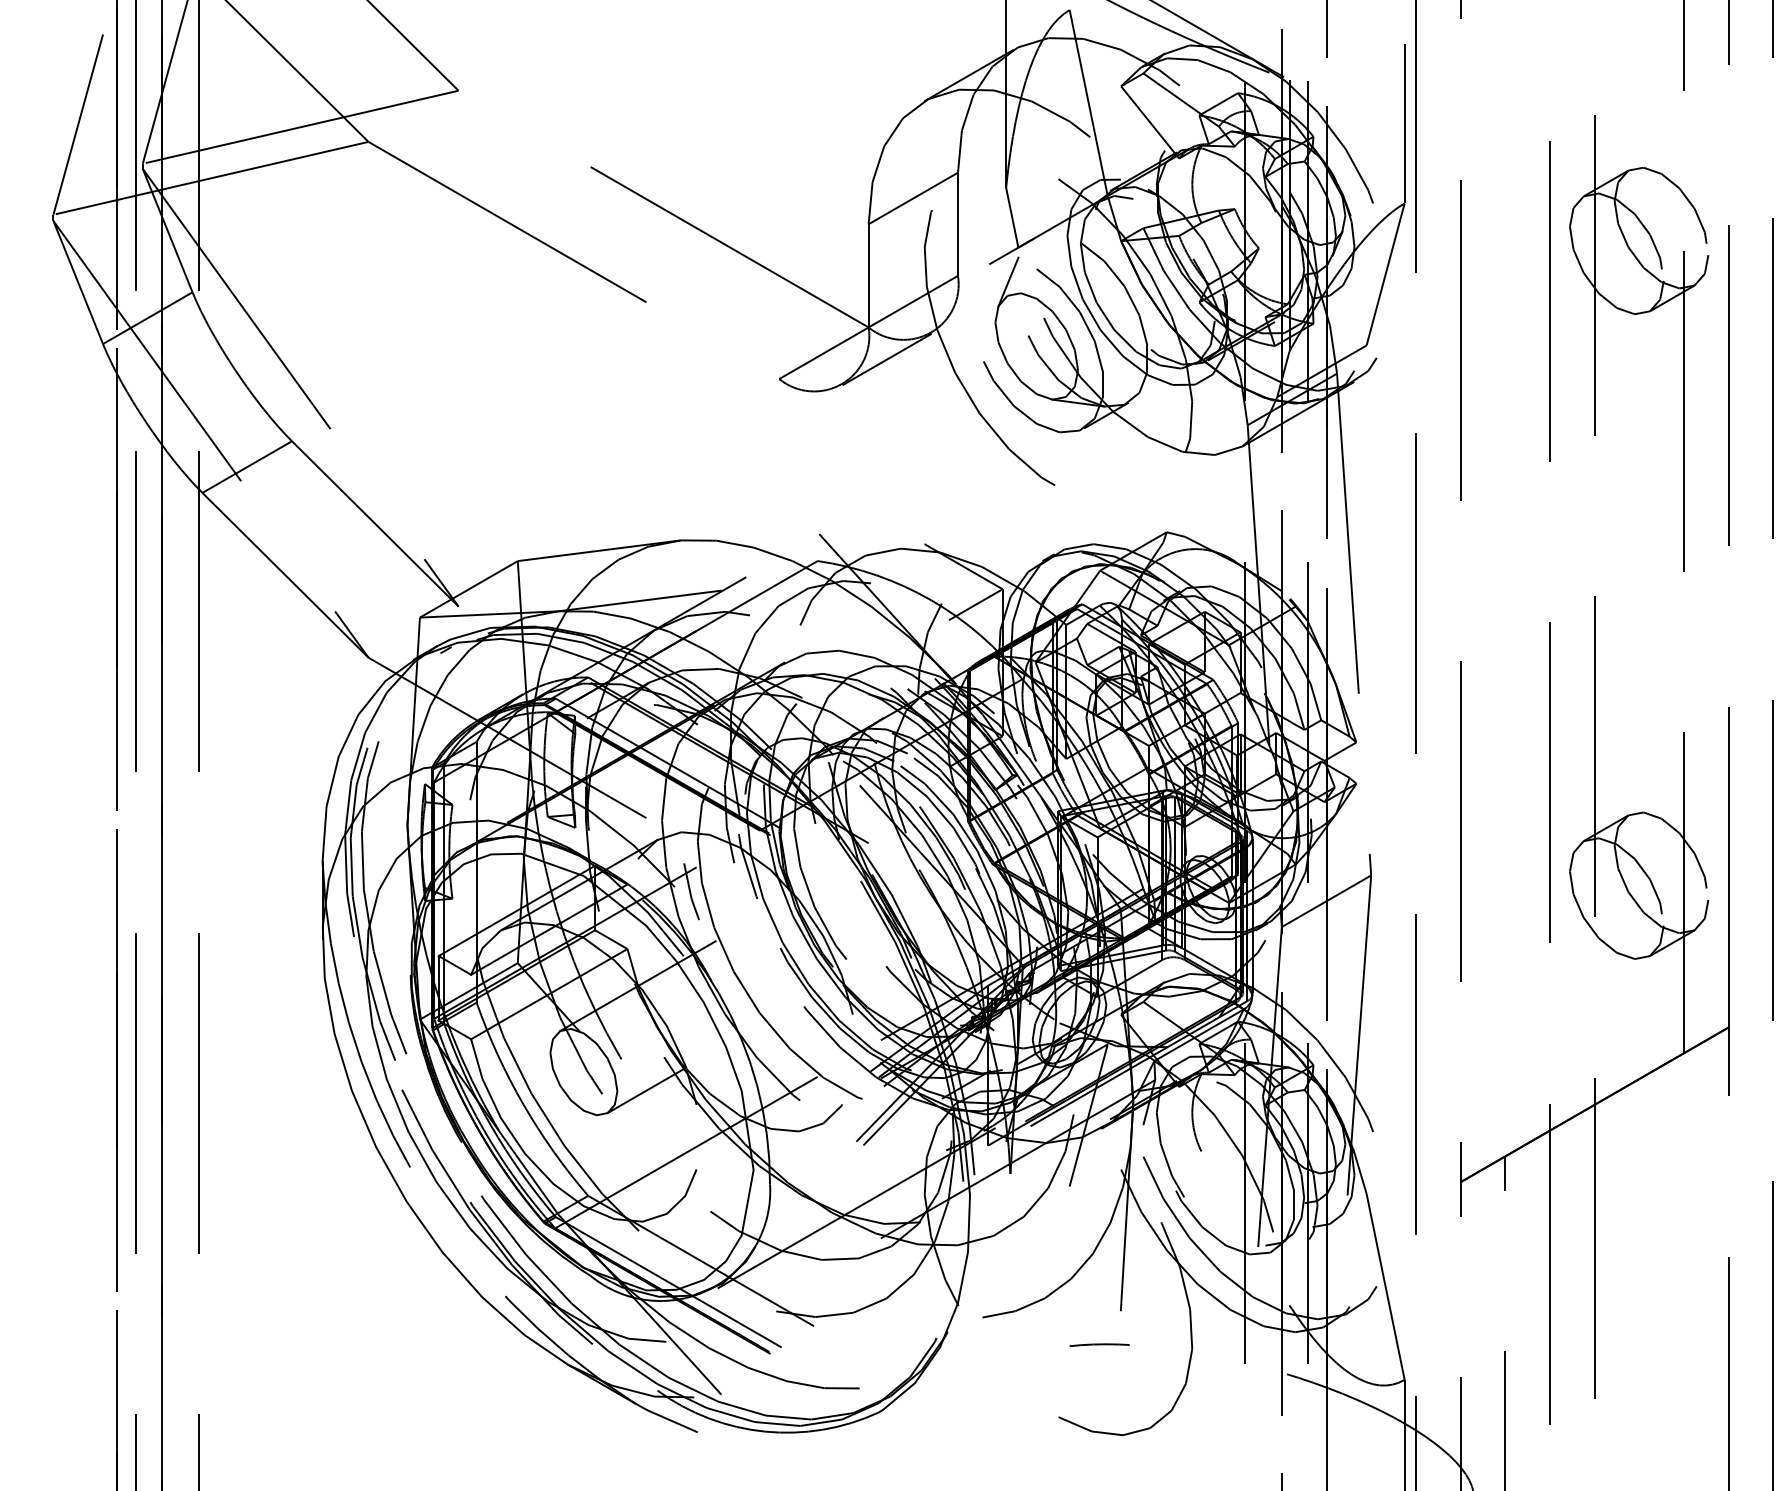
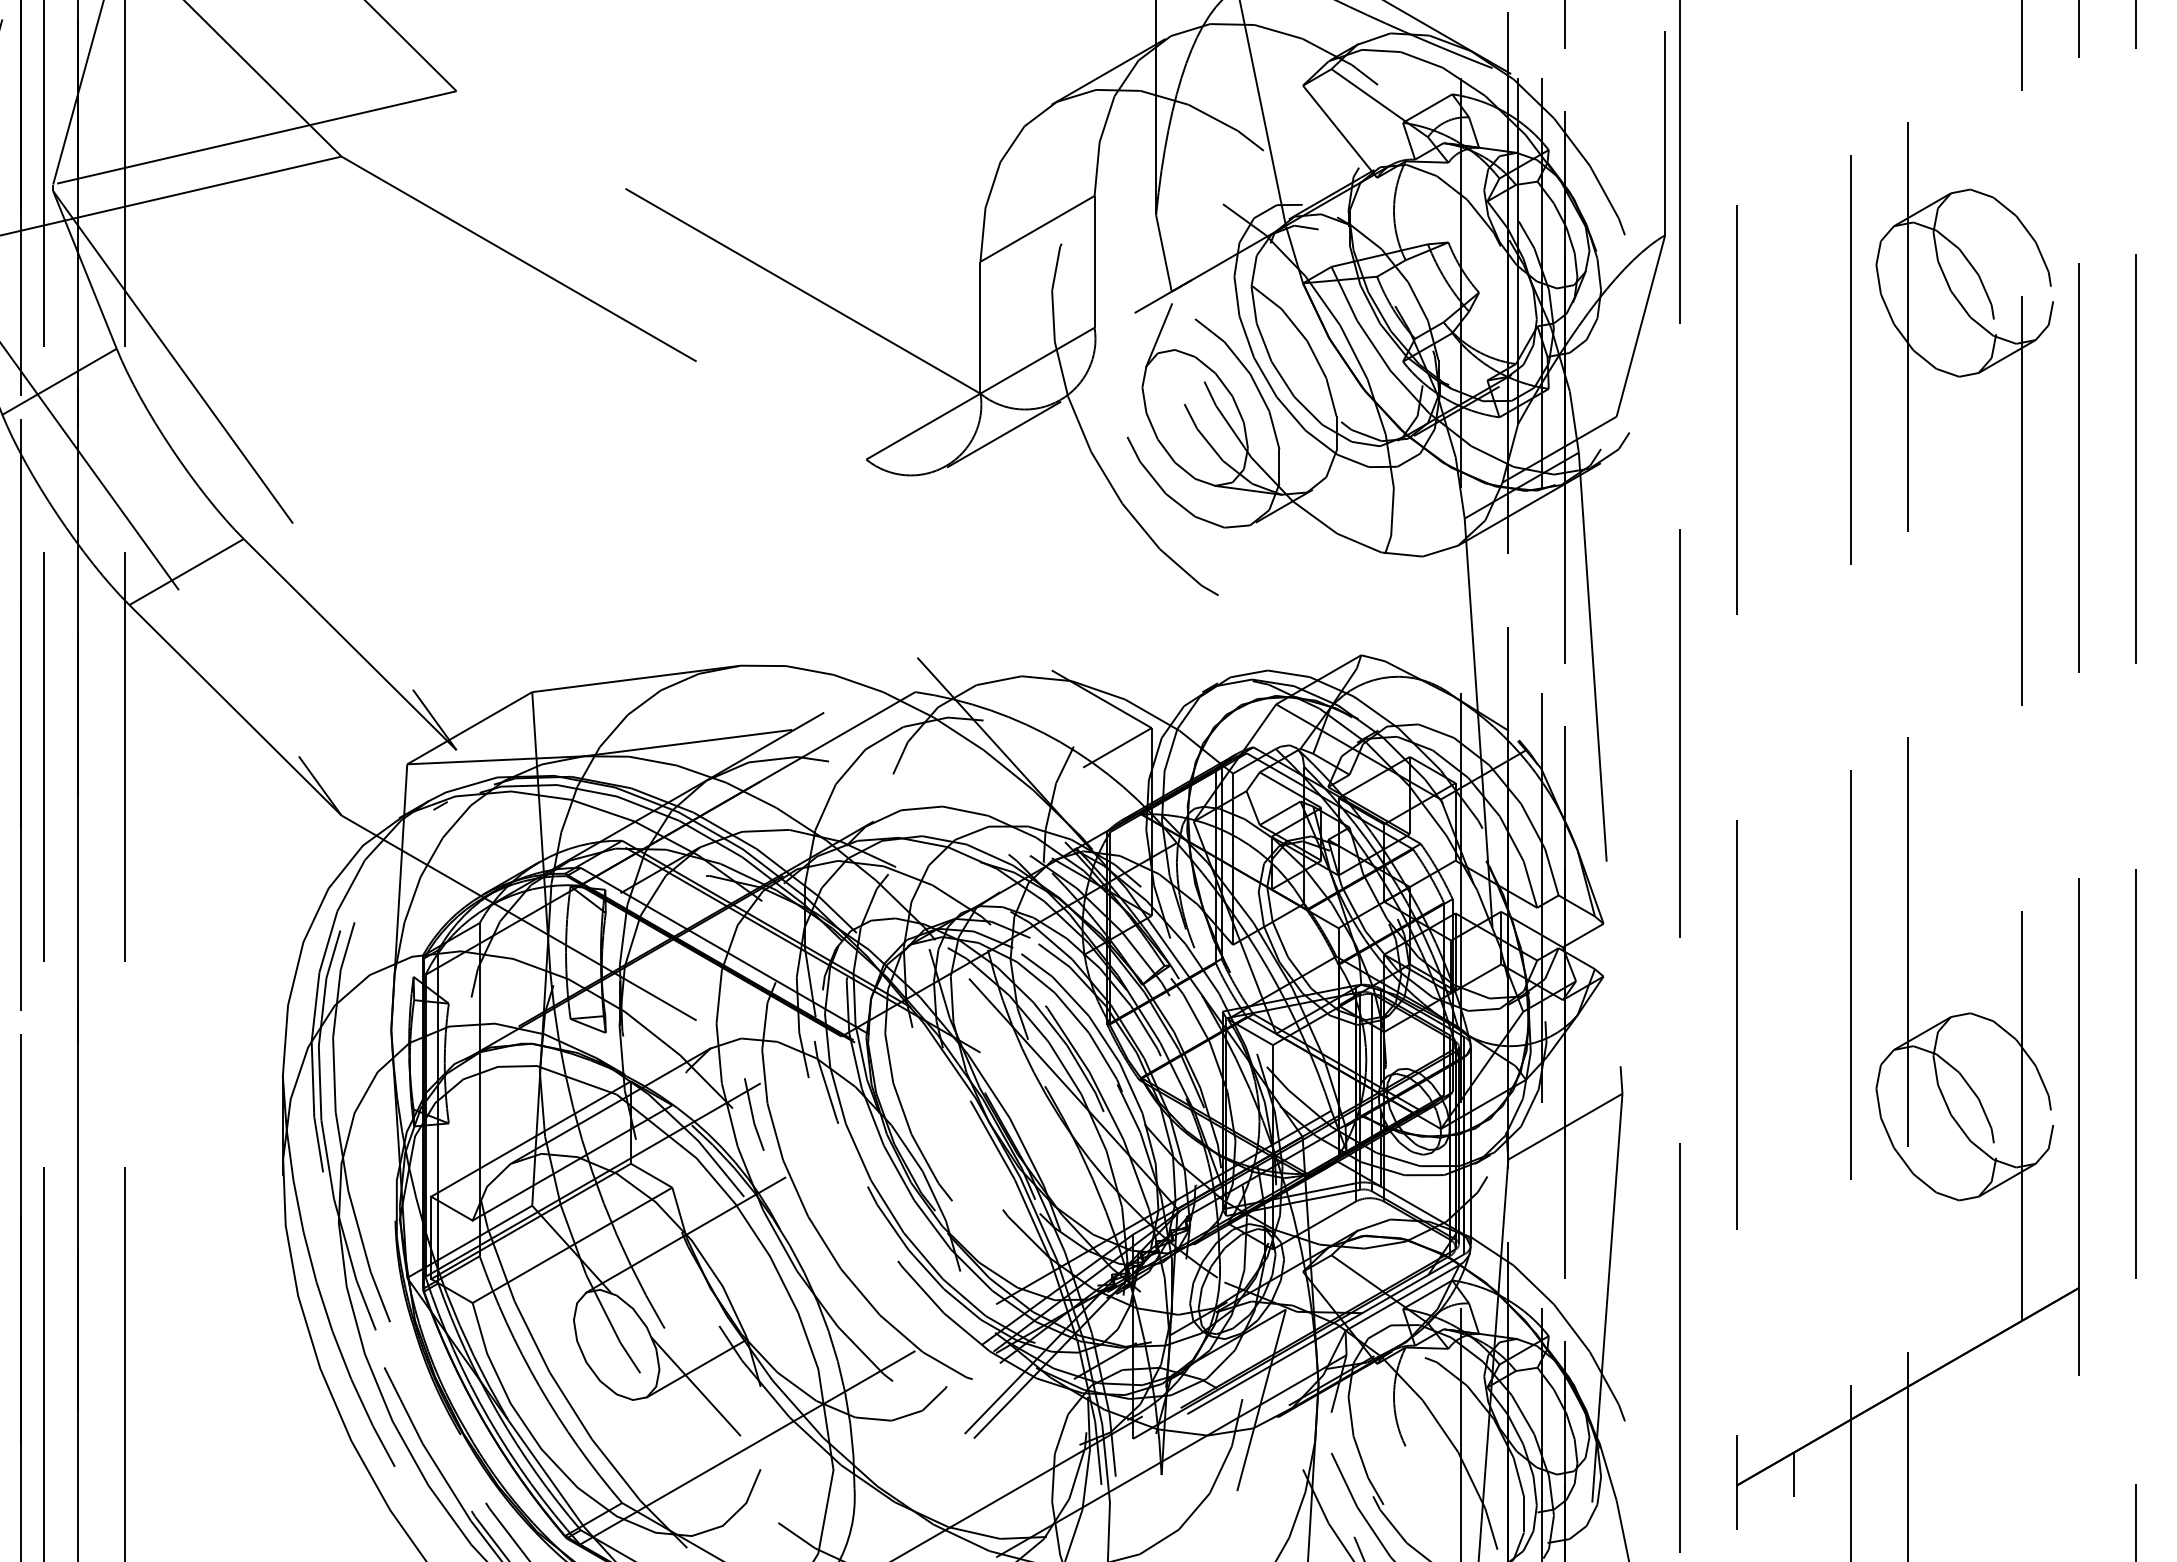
line: (645, 1104) -> (695, 1386), added

